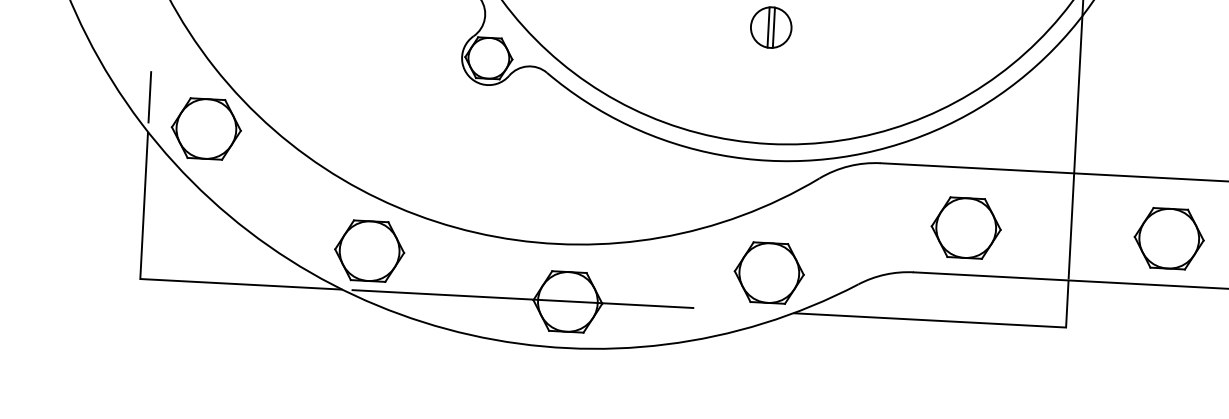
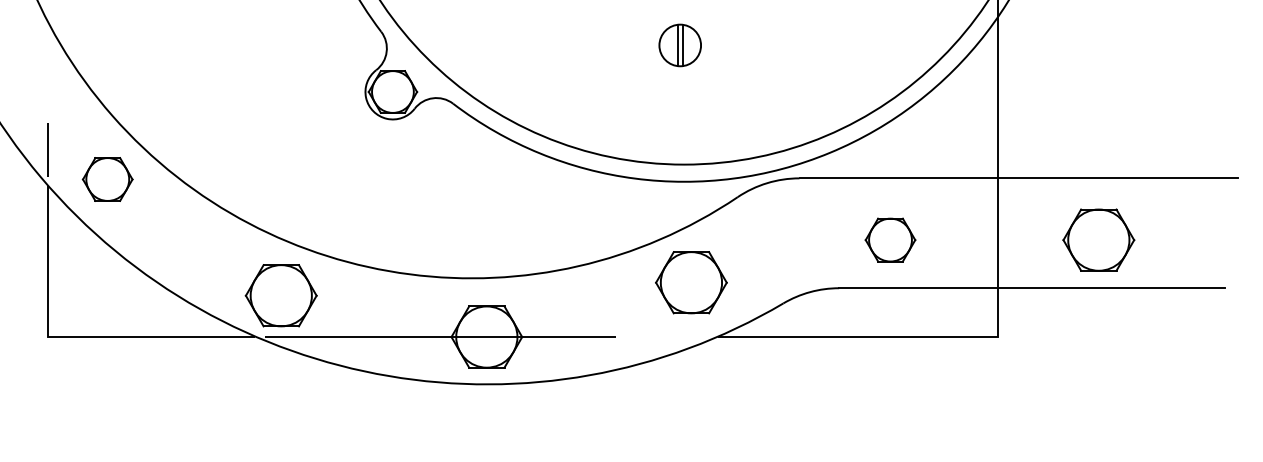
part: (206, 128) -> (107, 179), size x0.7
part: (966, 227) -> (890, 239), size x0.7
part: (769, 272) -> (691, 282), moved

